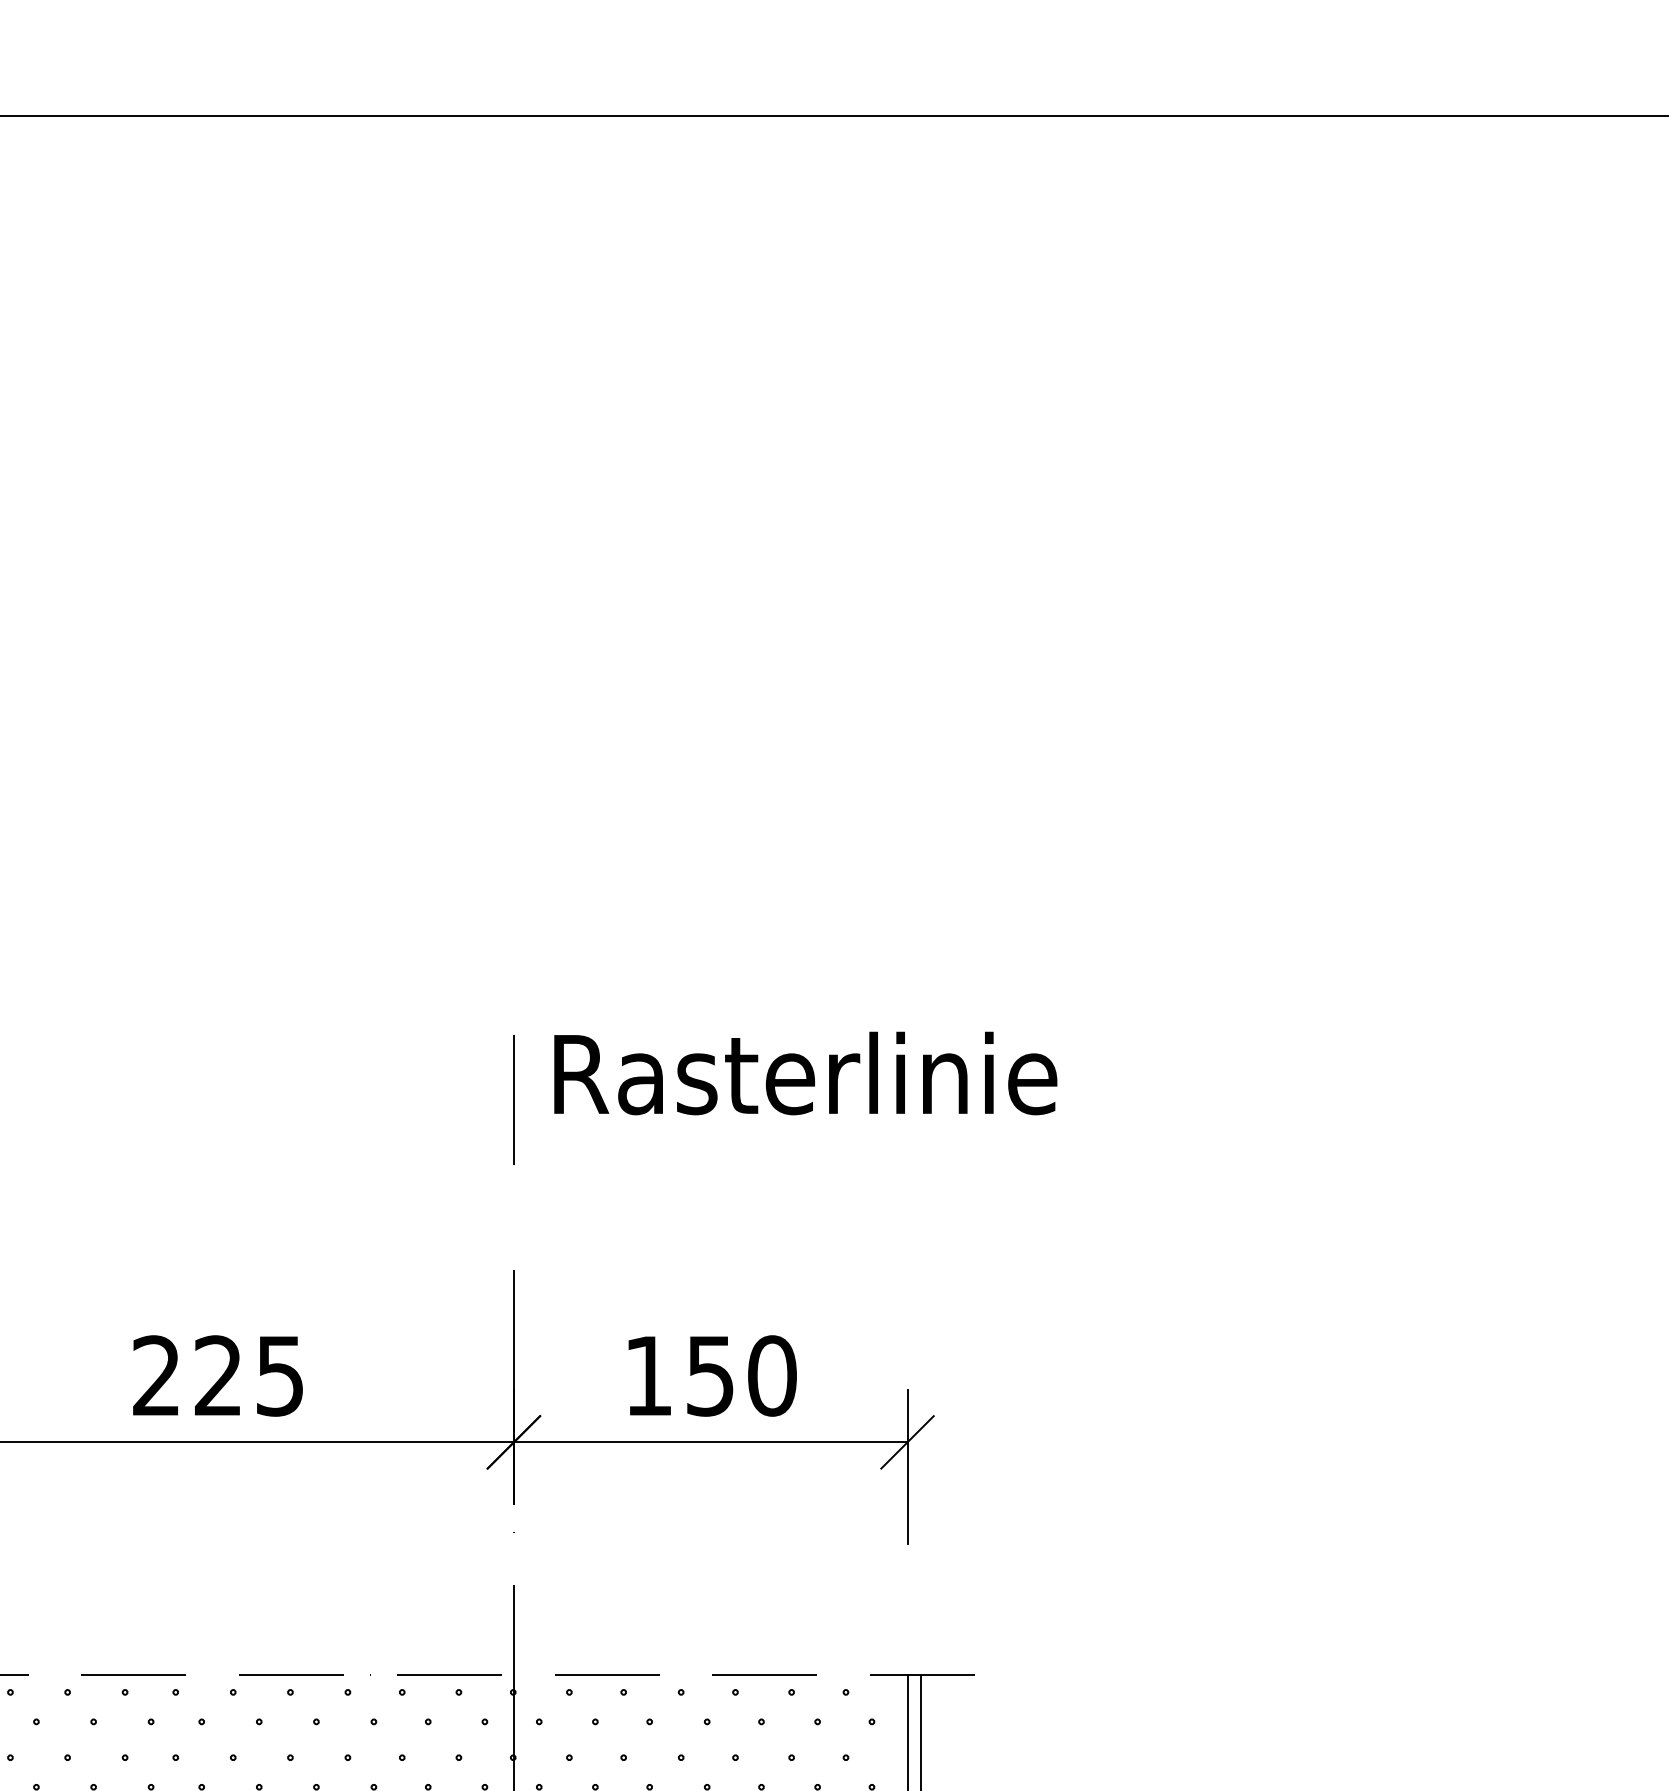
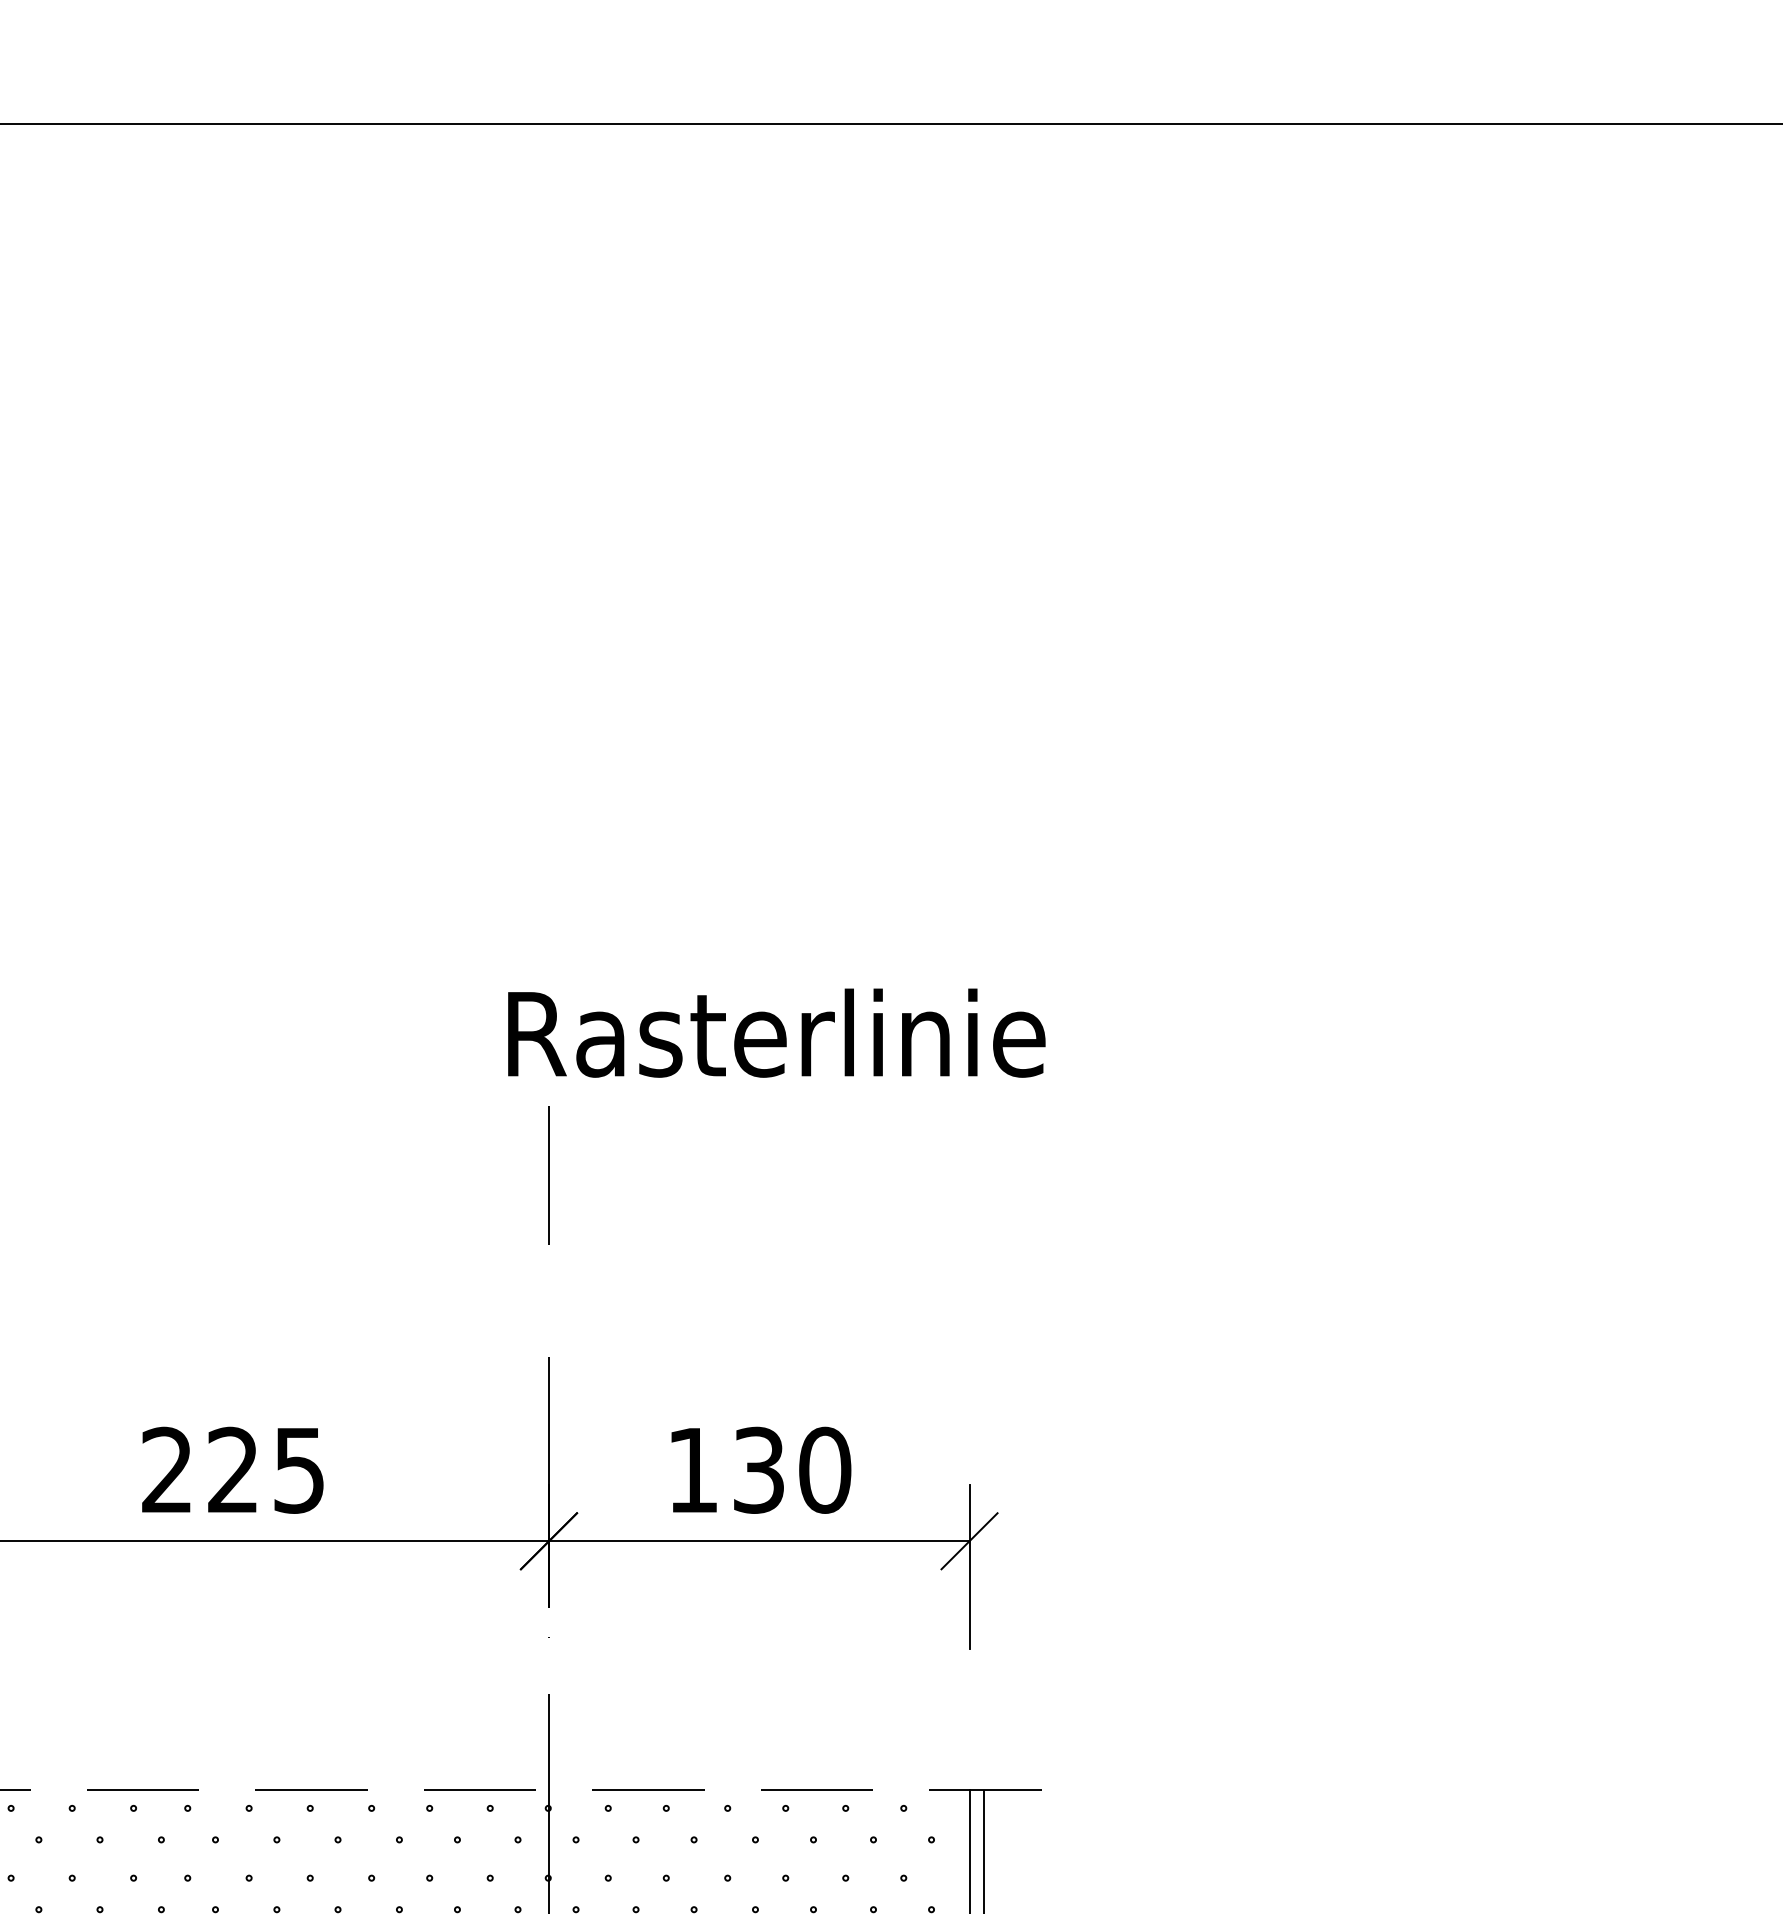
text: (805, 1072) -> (776, 1032), moved
text: (710, 1375) -> (758, 1469), 150 -> 130

